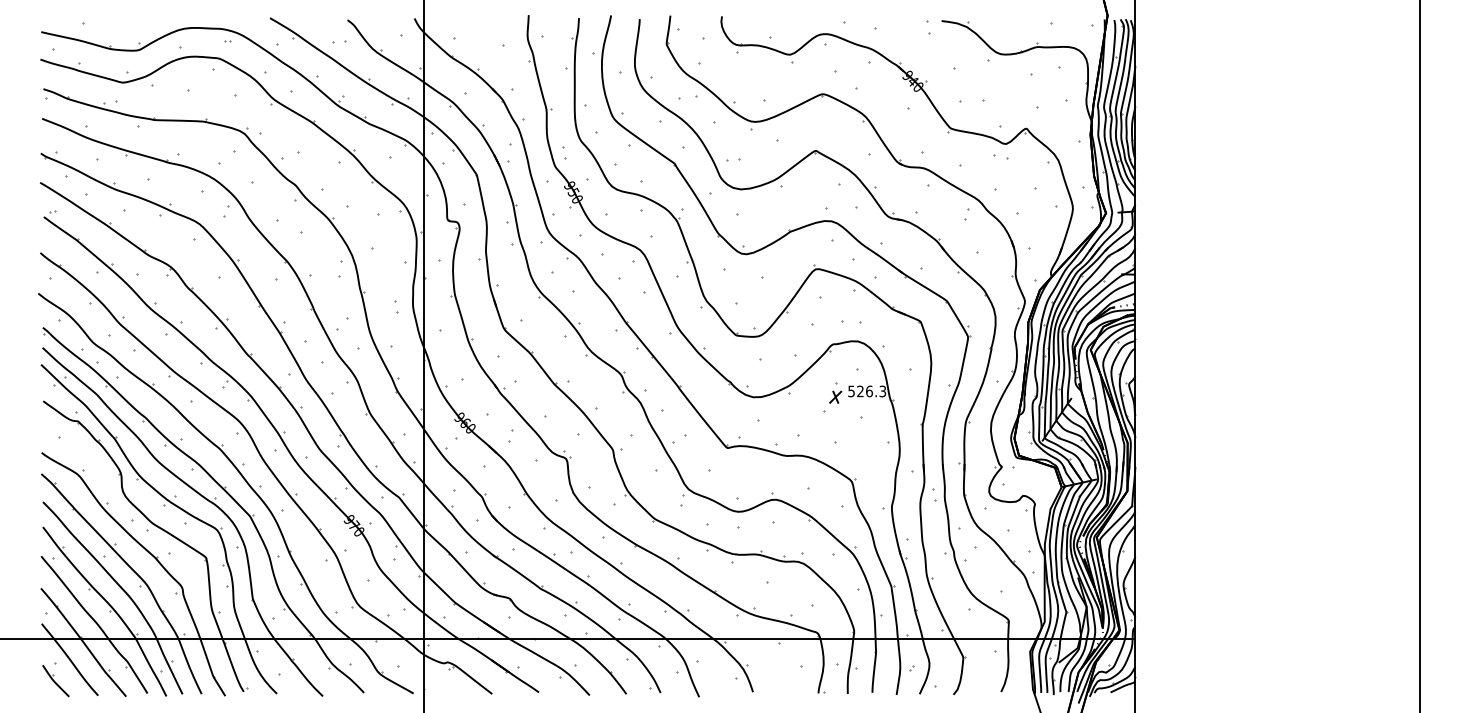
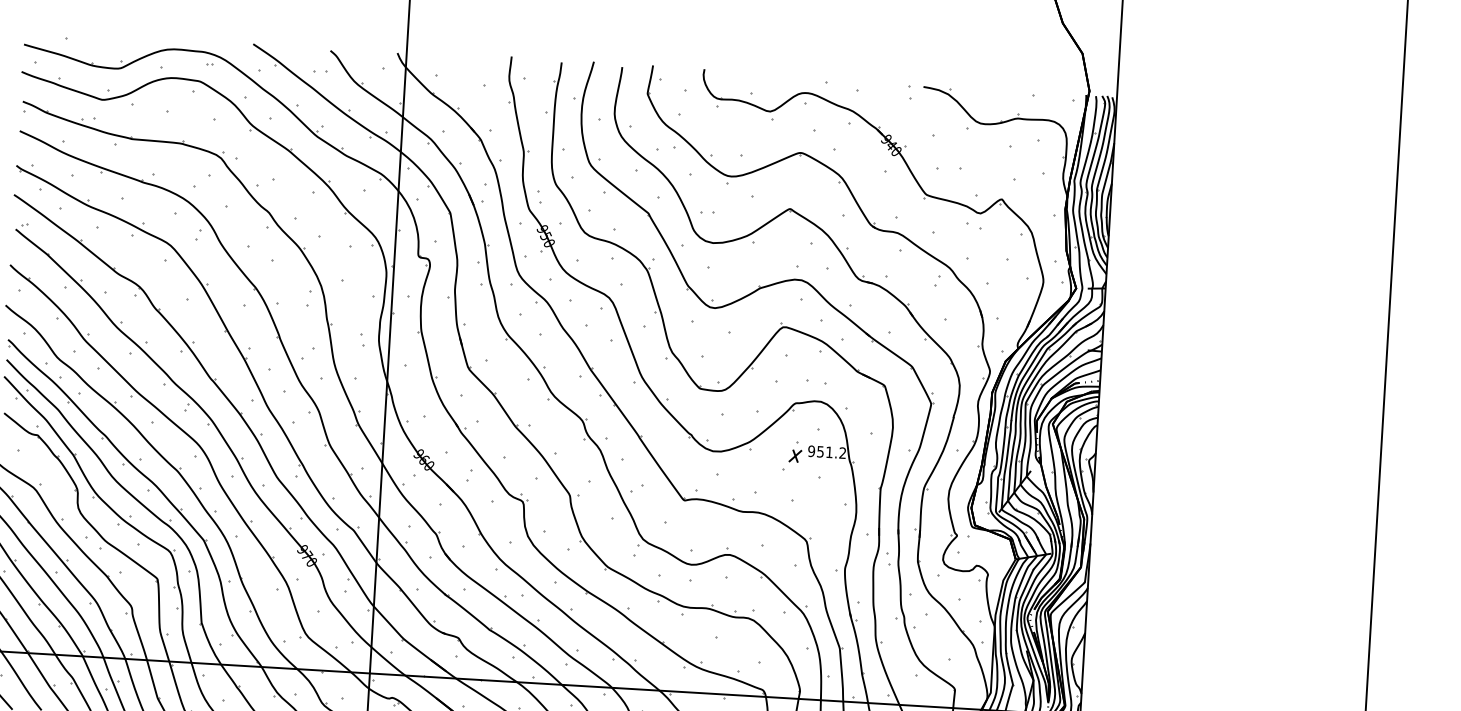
text: (867, 391) -> (827, 452), 526.3 -> 951.2

